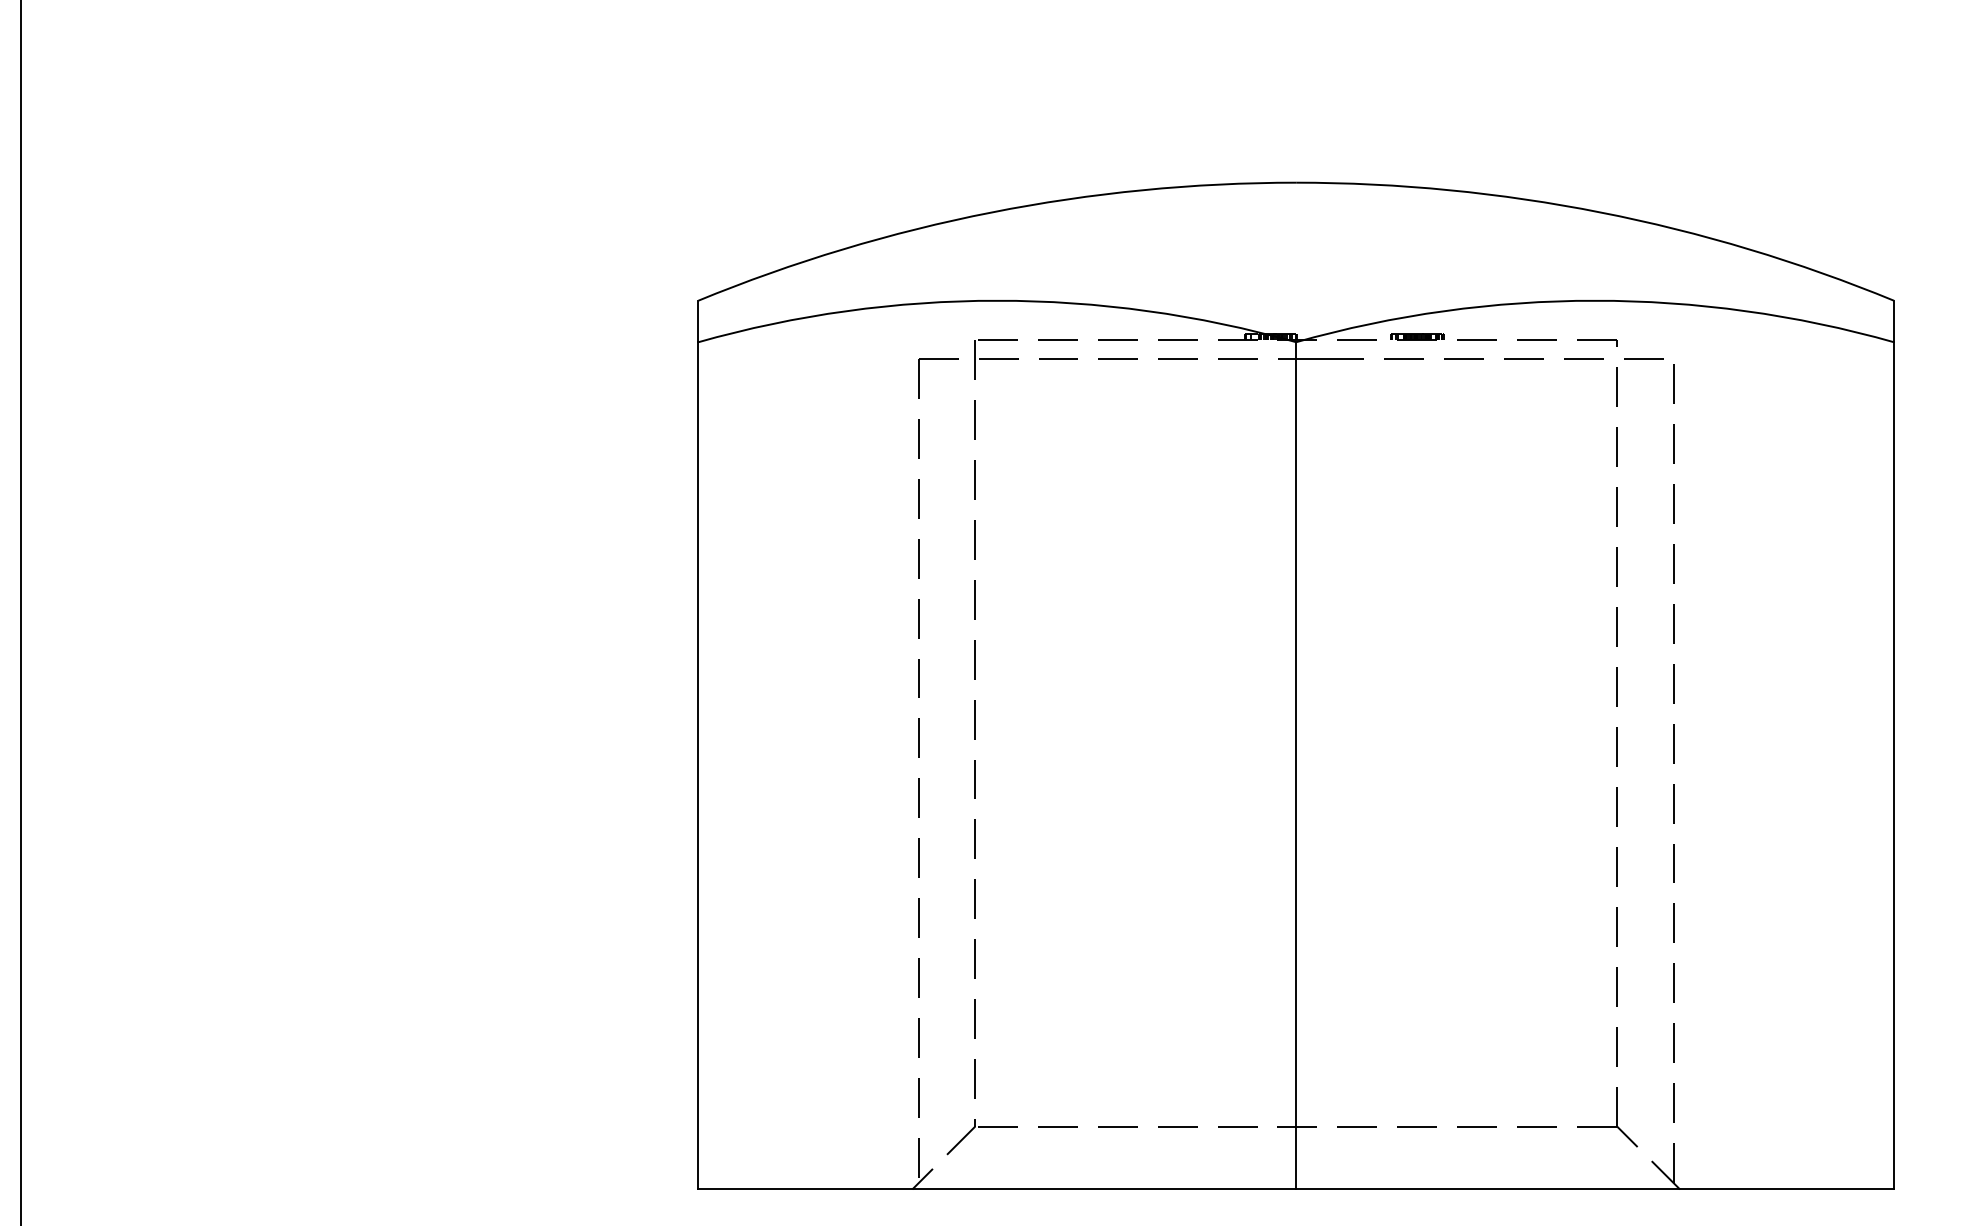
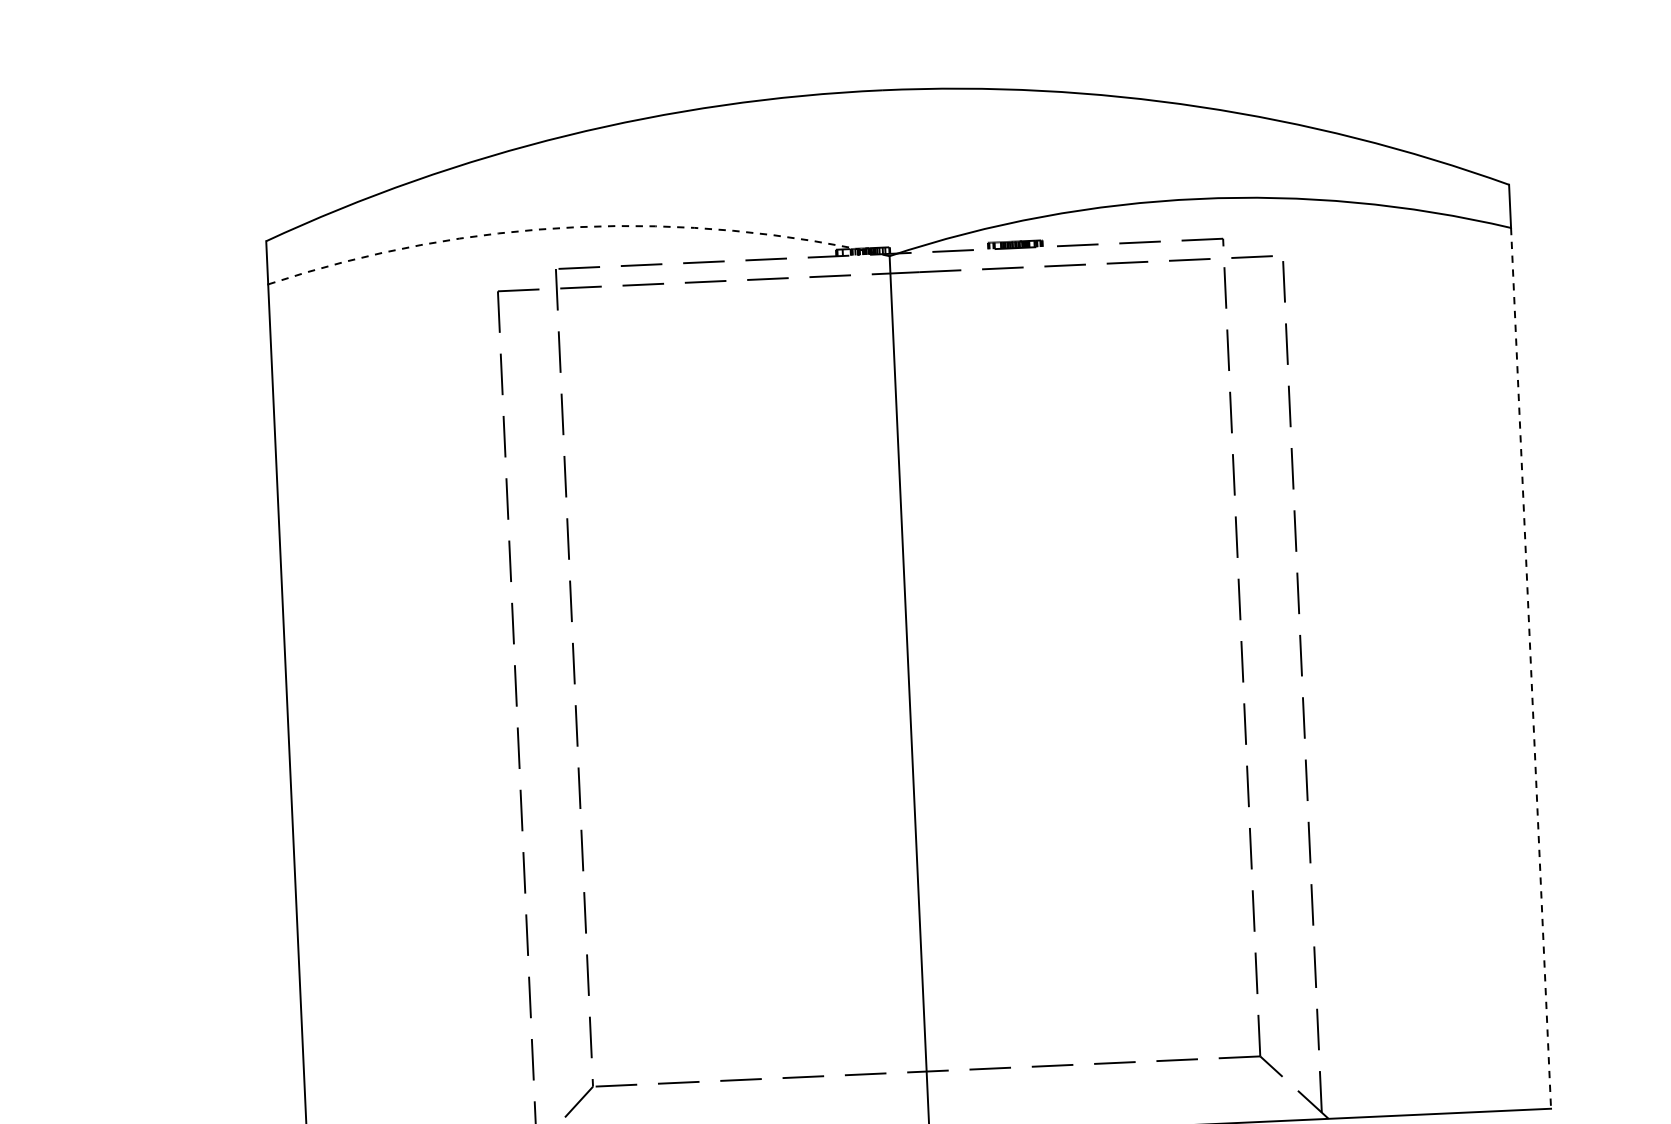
arc: (997, 300) -> (577, 226), solid -> dashed
line: (1893, 765) -> (1530, 668), solid -> dashed

